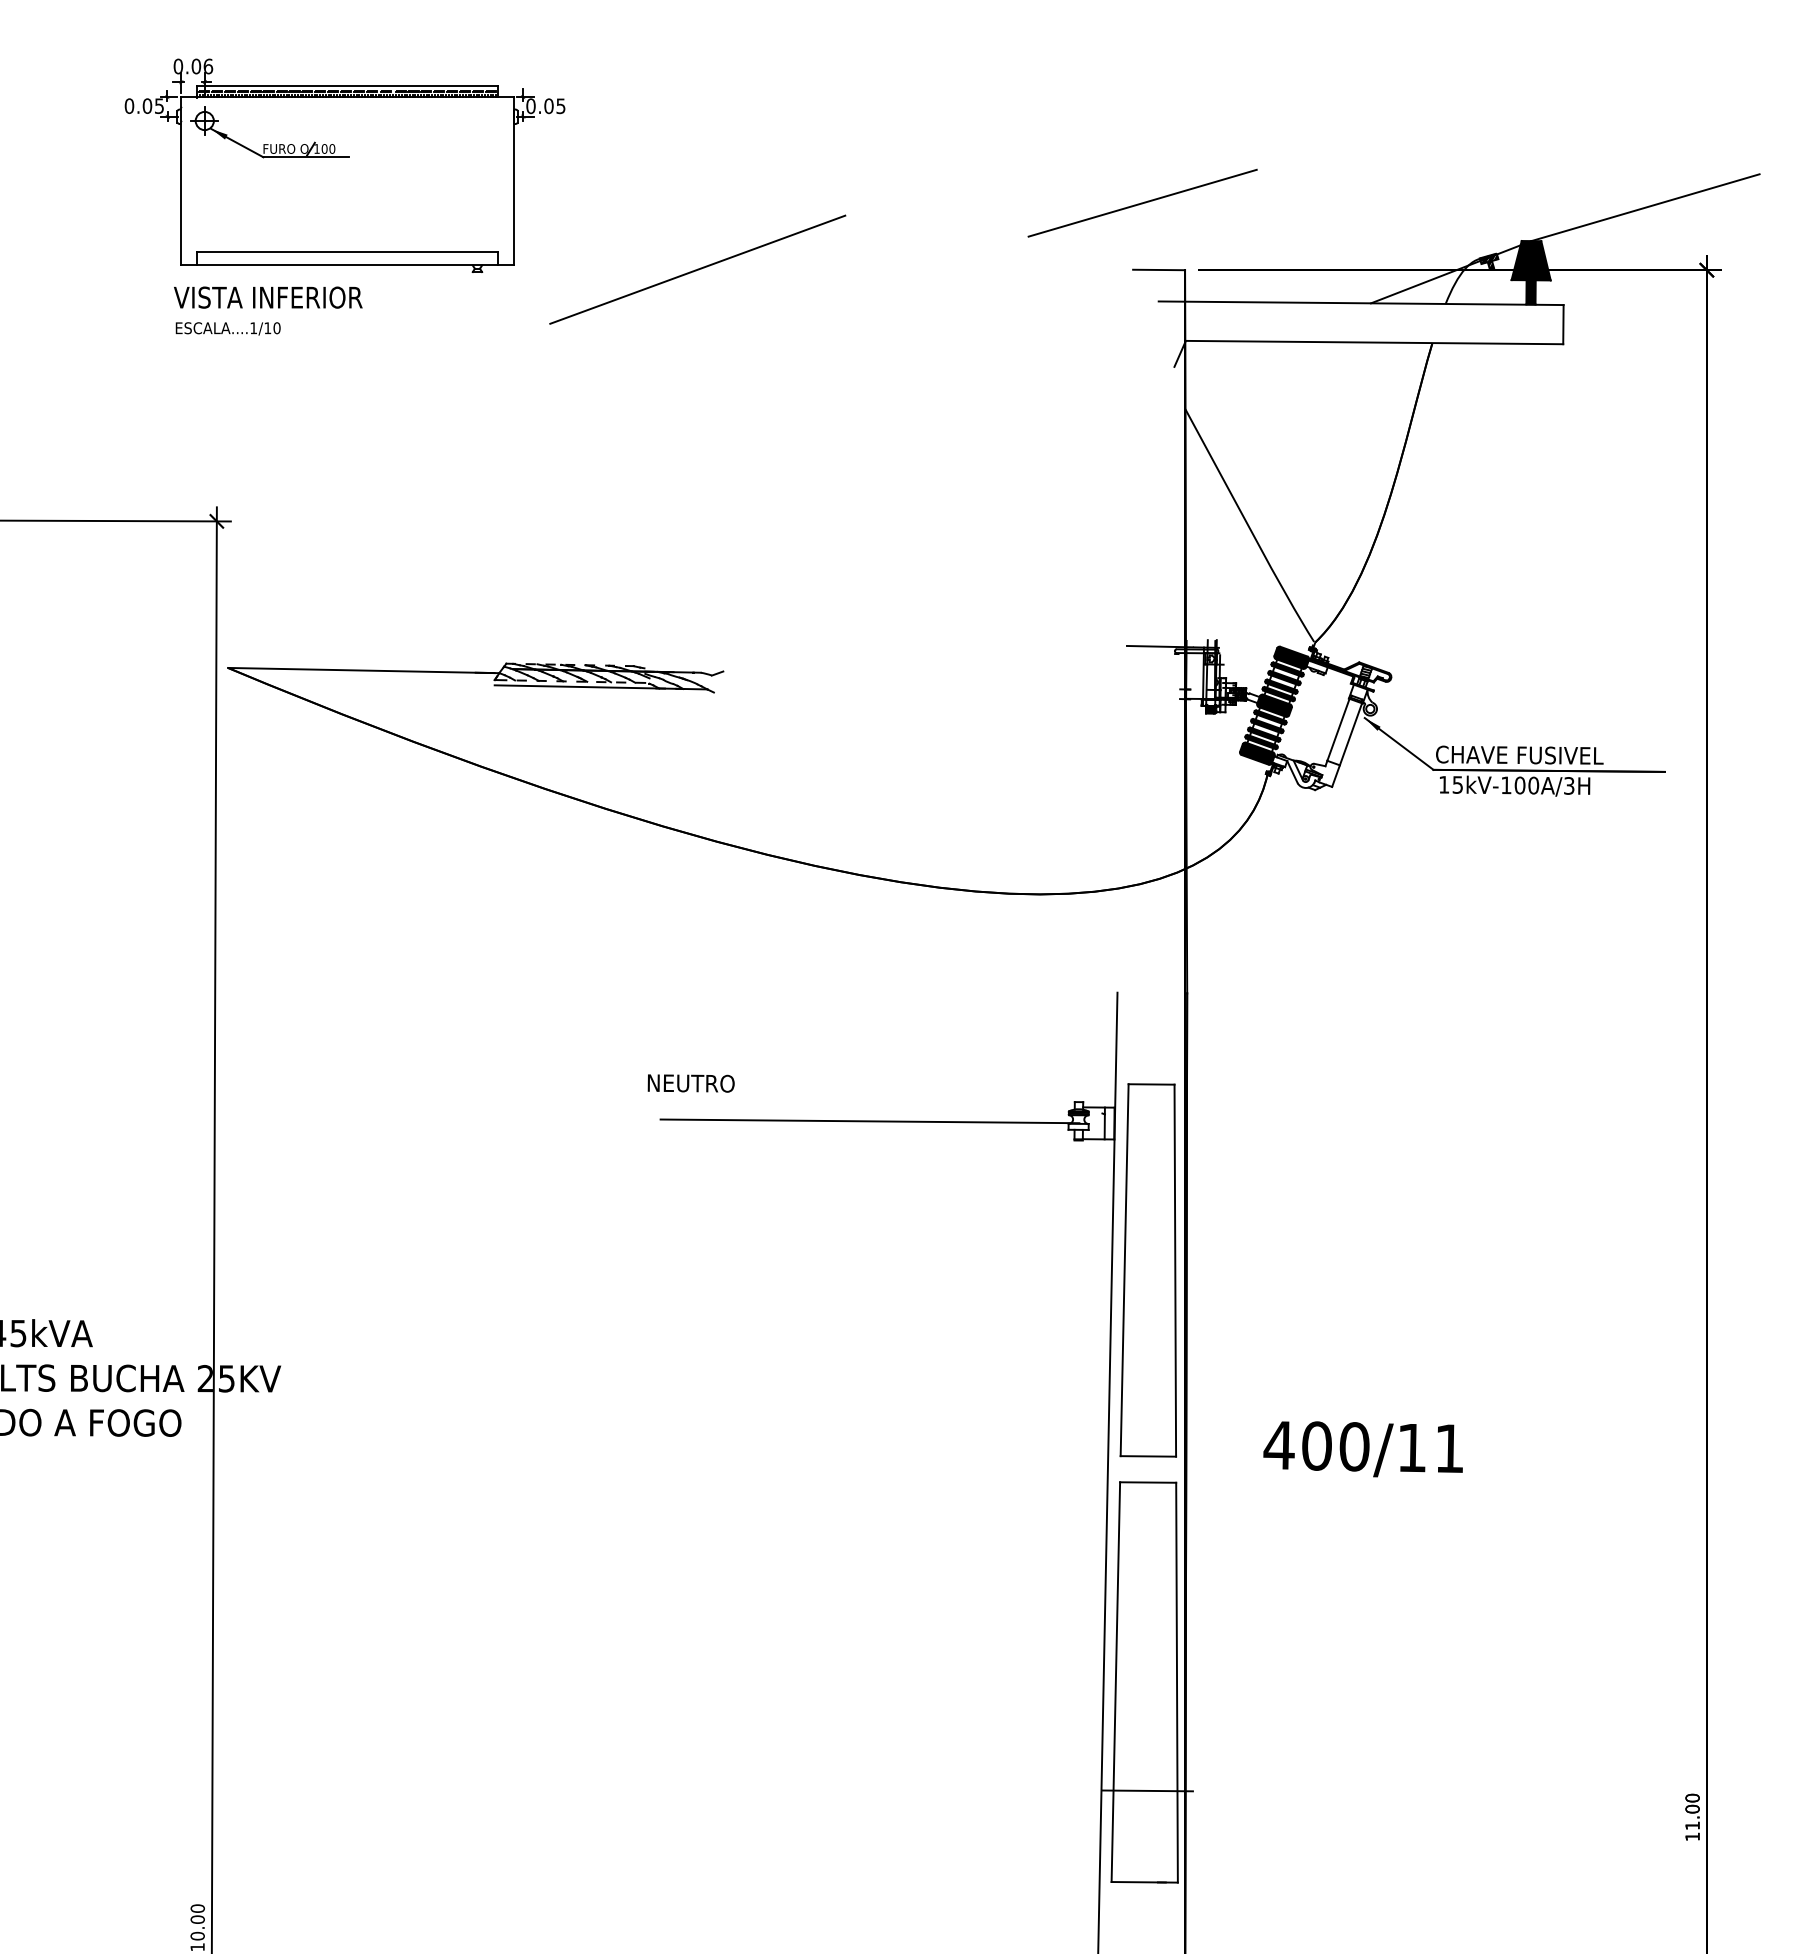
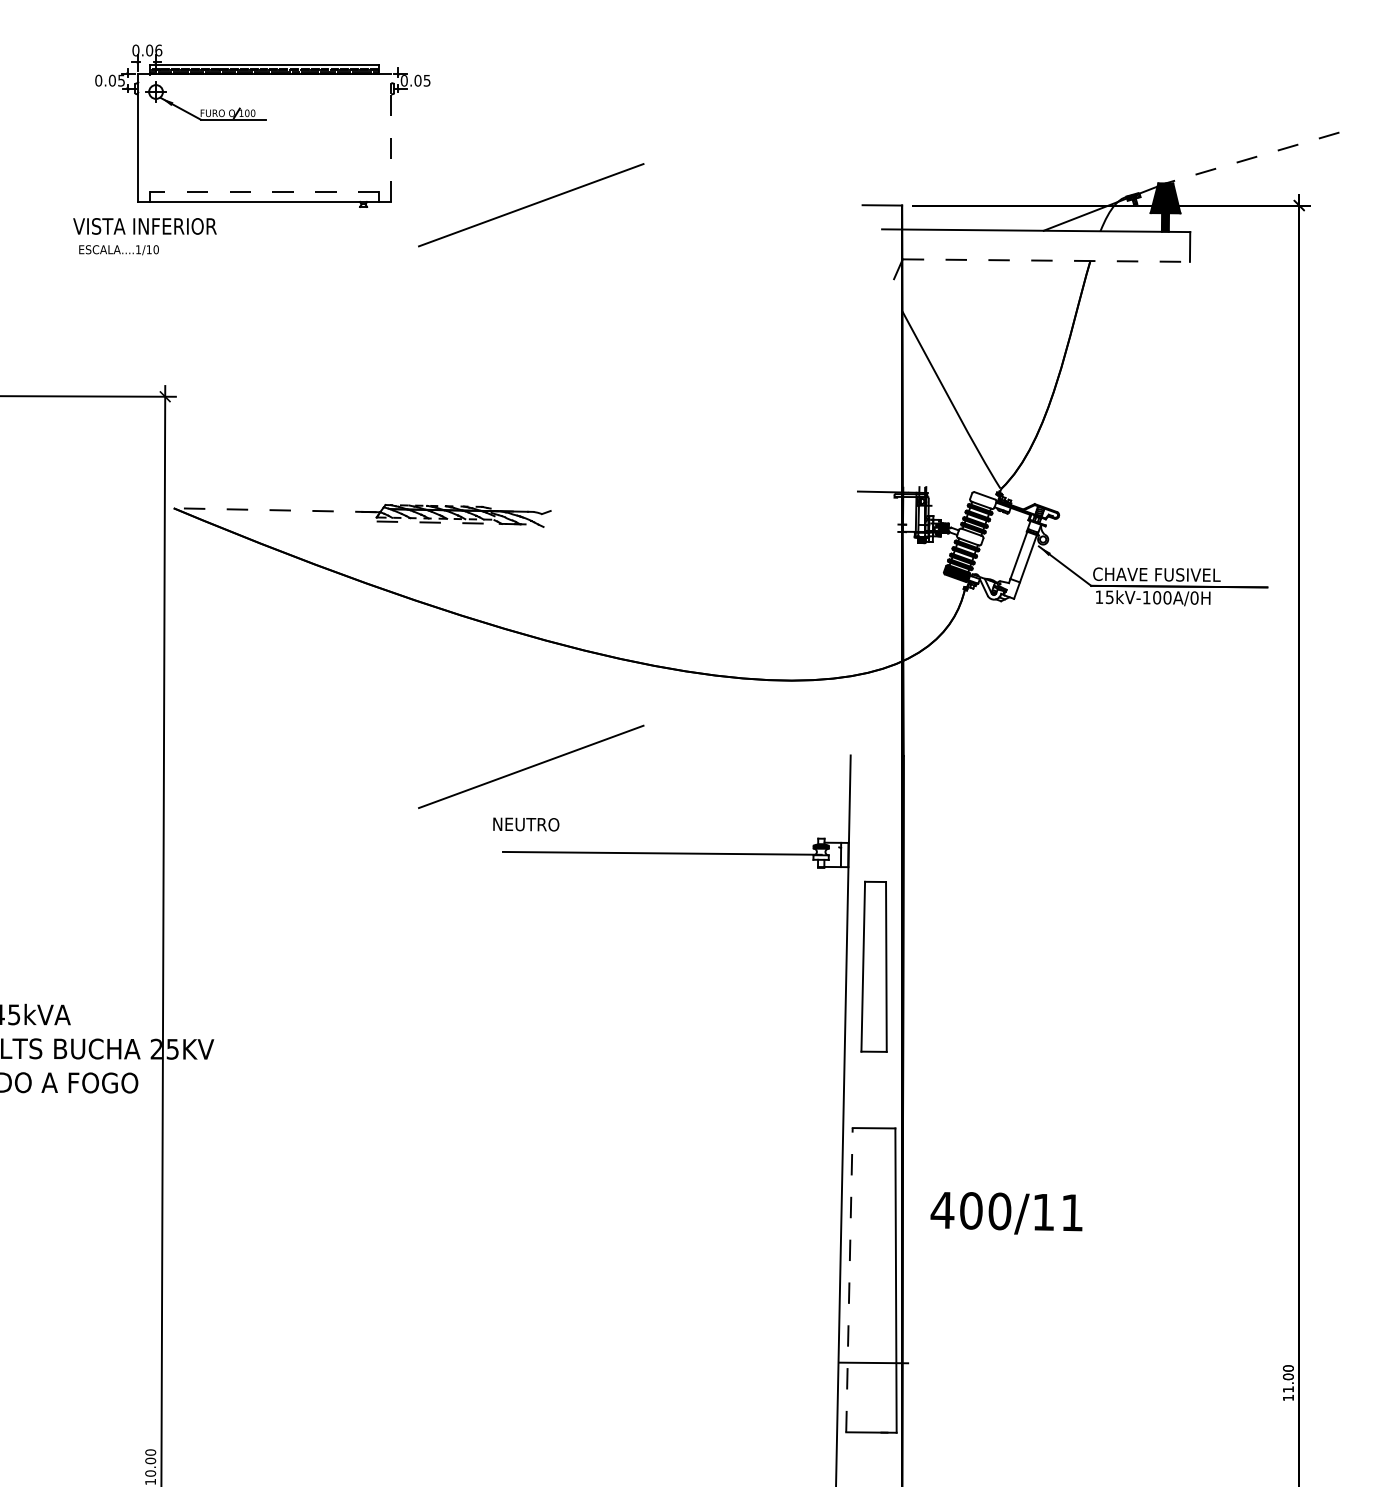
line: (513, 180) -> (391, 137), solid -> dashed
line: (1142, 202) -> (869, 154), removed
line: (1645, 207) -> (1252, 157), solid -> dashed
line: (347, 252) -> (264, 192), solid -> dashed
text: (268, 297) -> (145, 226), moved
text: (227, 328) -> (118, 249), moved
line: (1374, 342) -> (1046, 260), solid -> dashed
fill: (1291, 657) -> (983, 500), removed
line: (360, 670) -> (274, 510), solid -> dashed
line: (601, 687) -> (457, 523), solid -> dashed
fill: (1274, 705) -> (970, 536), removed
text: (1569, 785) -> (1194, 597), 15kV-100A/3H -> 15kV-100A/0H
line: (697, 1007) -> (531, 766), added
part: (1147, 1270) -> (873, 966), size x0.6
text: (1362, 1449) -> (1005, 1213), moved
line: (1115, 1682) -> (849, 1280), solid -> dashed

